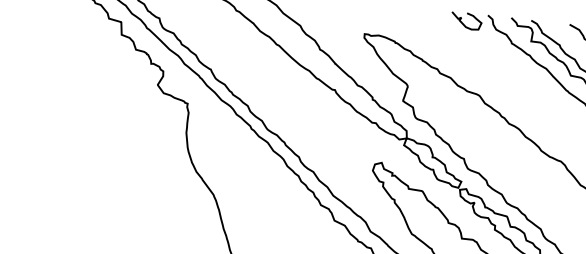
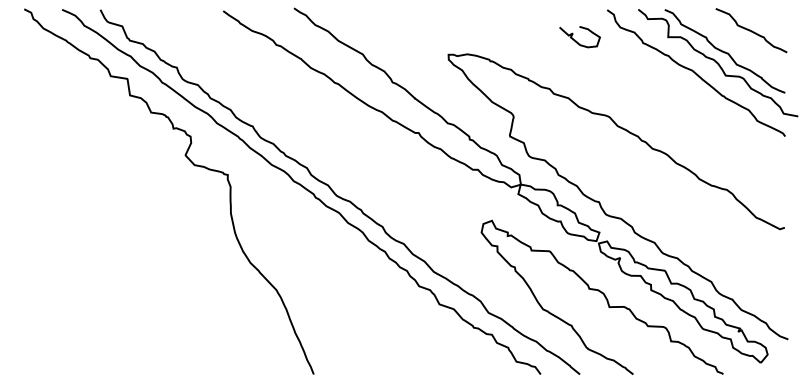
curve: (463, 23) -> (576, 40), moved

